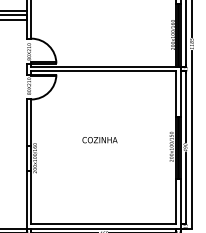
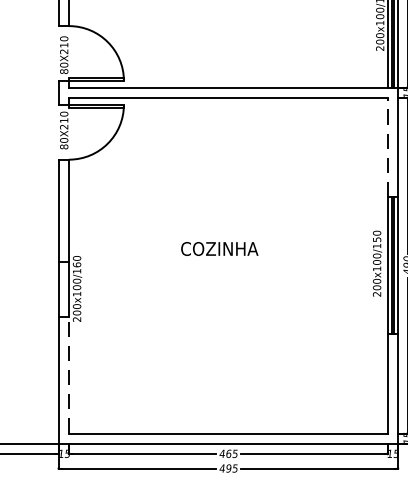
line: (176, 94) -> (387, 148), solid -> dashed
line: (31, 197) -> (69, 374), solid -> dashed

